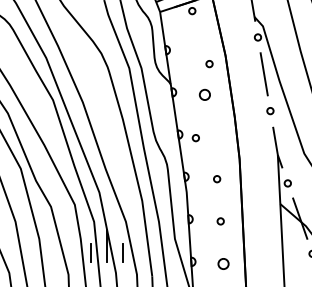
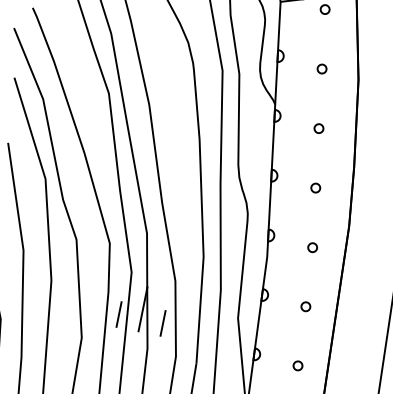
circle: (209, 64) -> (321, 69), moved
circle: (204, 95) -> (318, 129), size x0.62
circle: (195, 138) -> (315, 188), moved
circle: (223, 263) -> (298, 365), size x0.62

